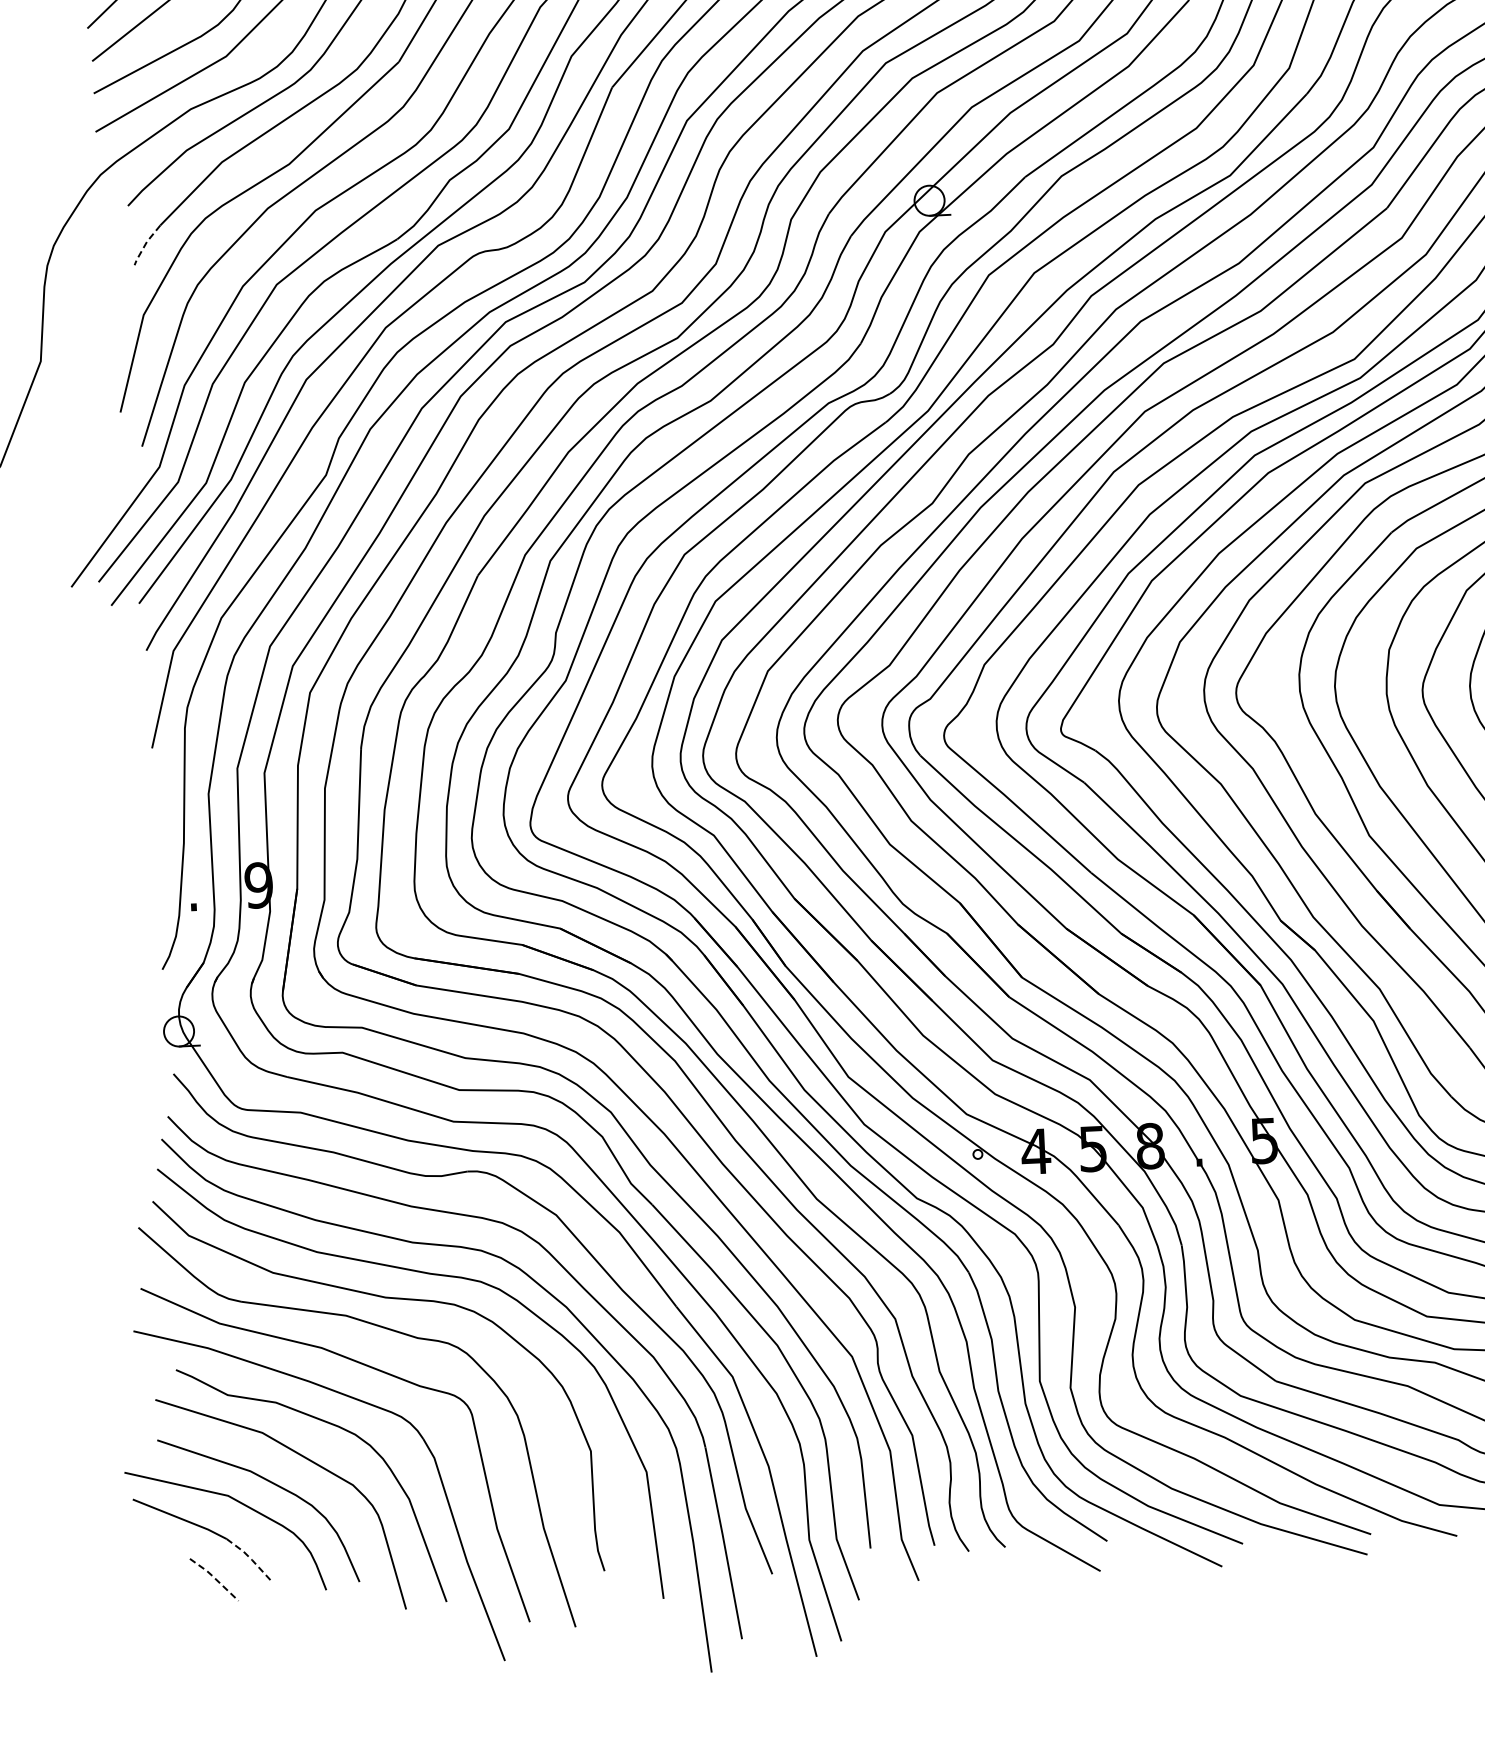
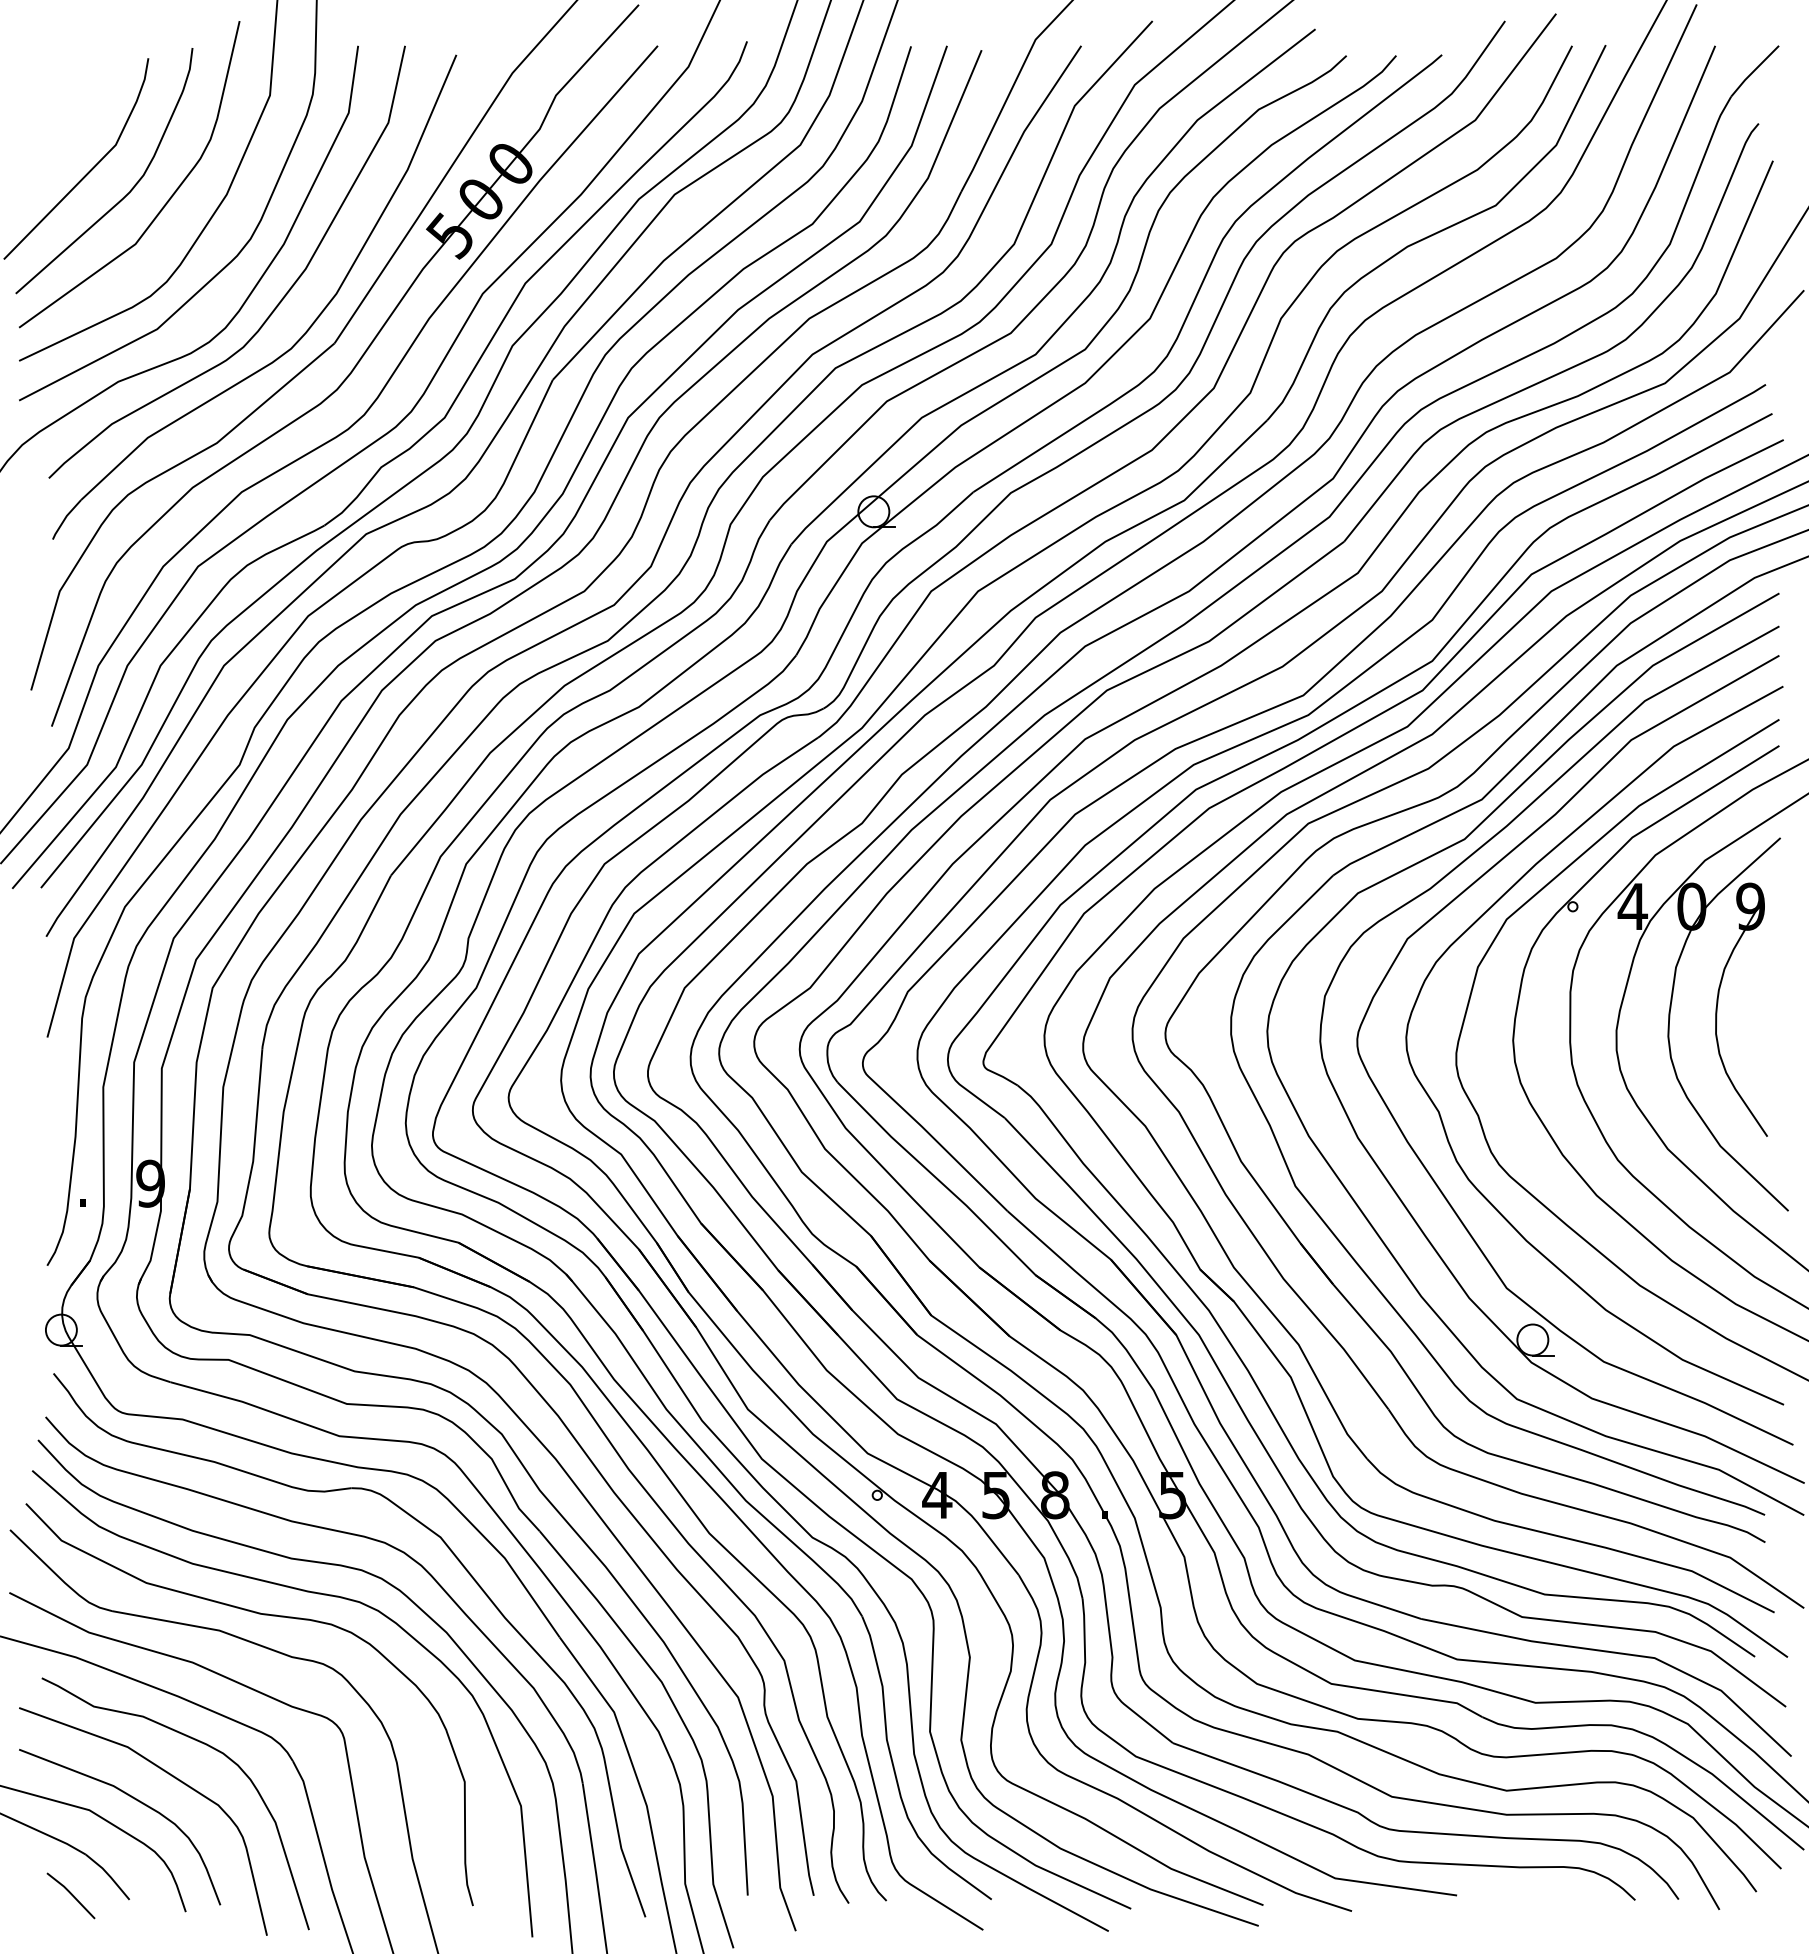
line: (145, 244) -> (65, 518), dashed -> solid
line: (250, 1559) -> (109, 1876), dashed -> solid
line: (214, 1577) -> (71, 1893), dashed -> solid

